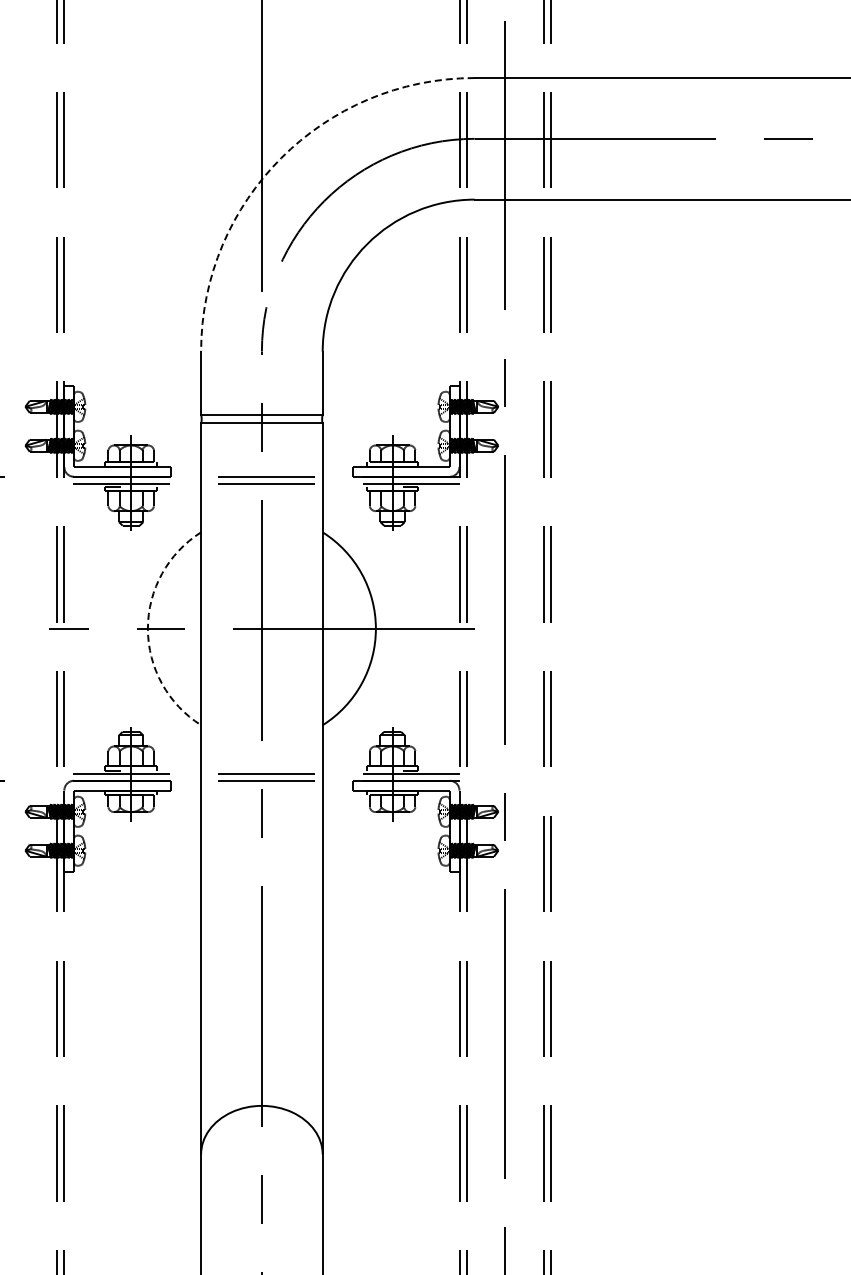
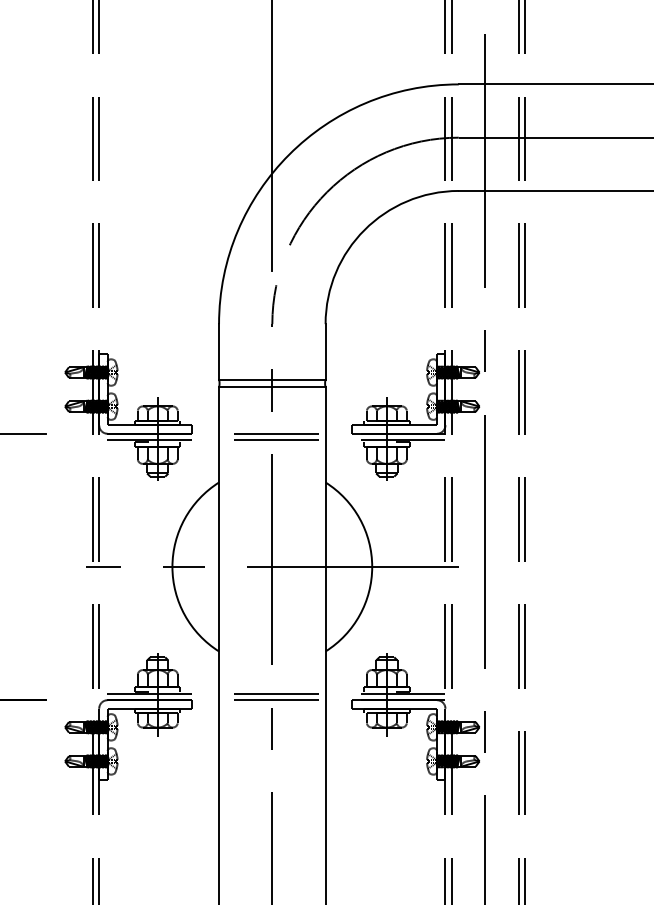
arc: (281, 158) -> (289, 154), dashed -> solid
arc: (147, 628) -> (172, 566), dashed -> solid

